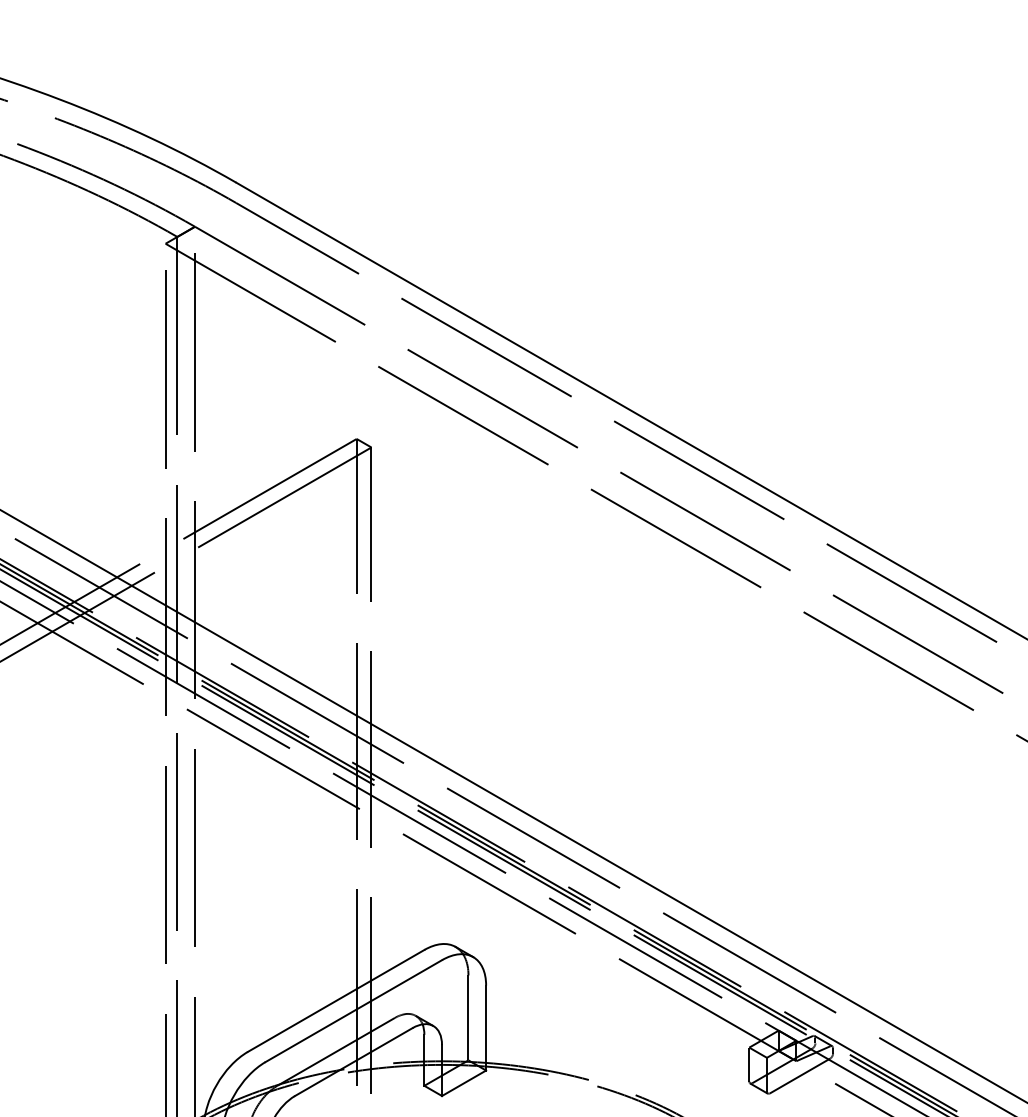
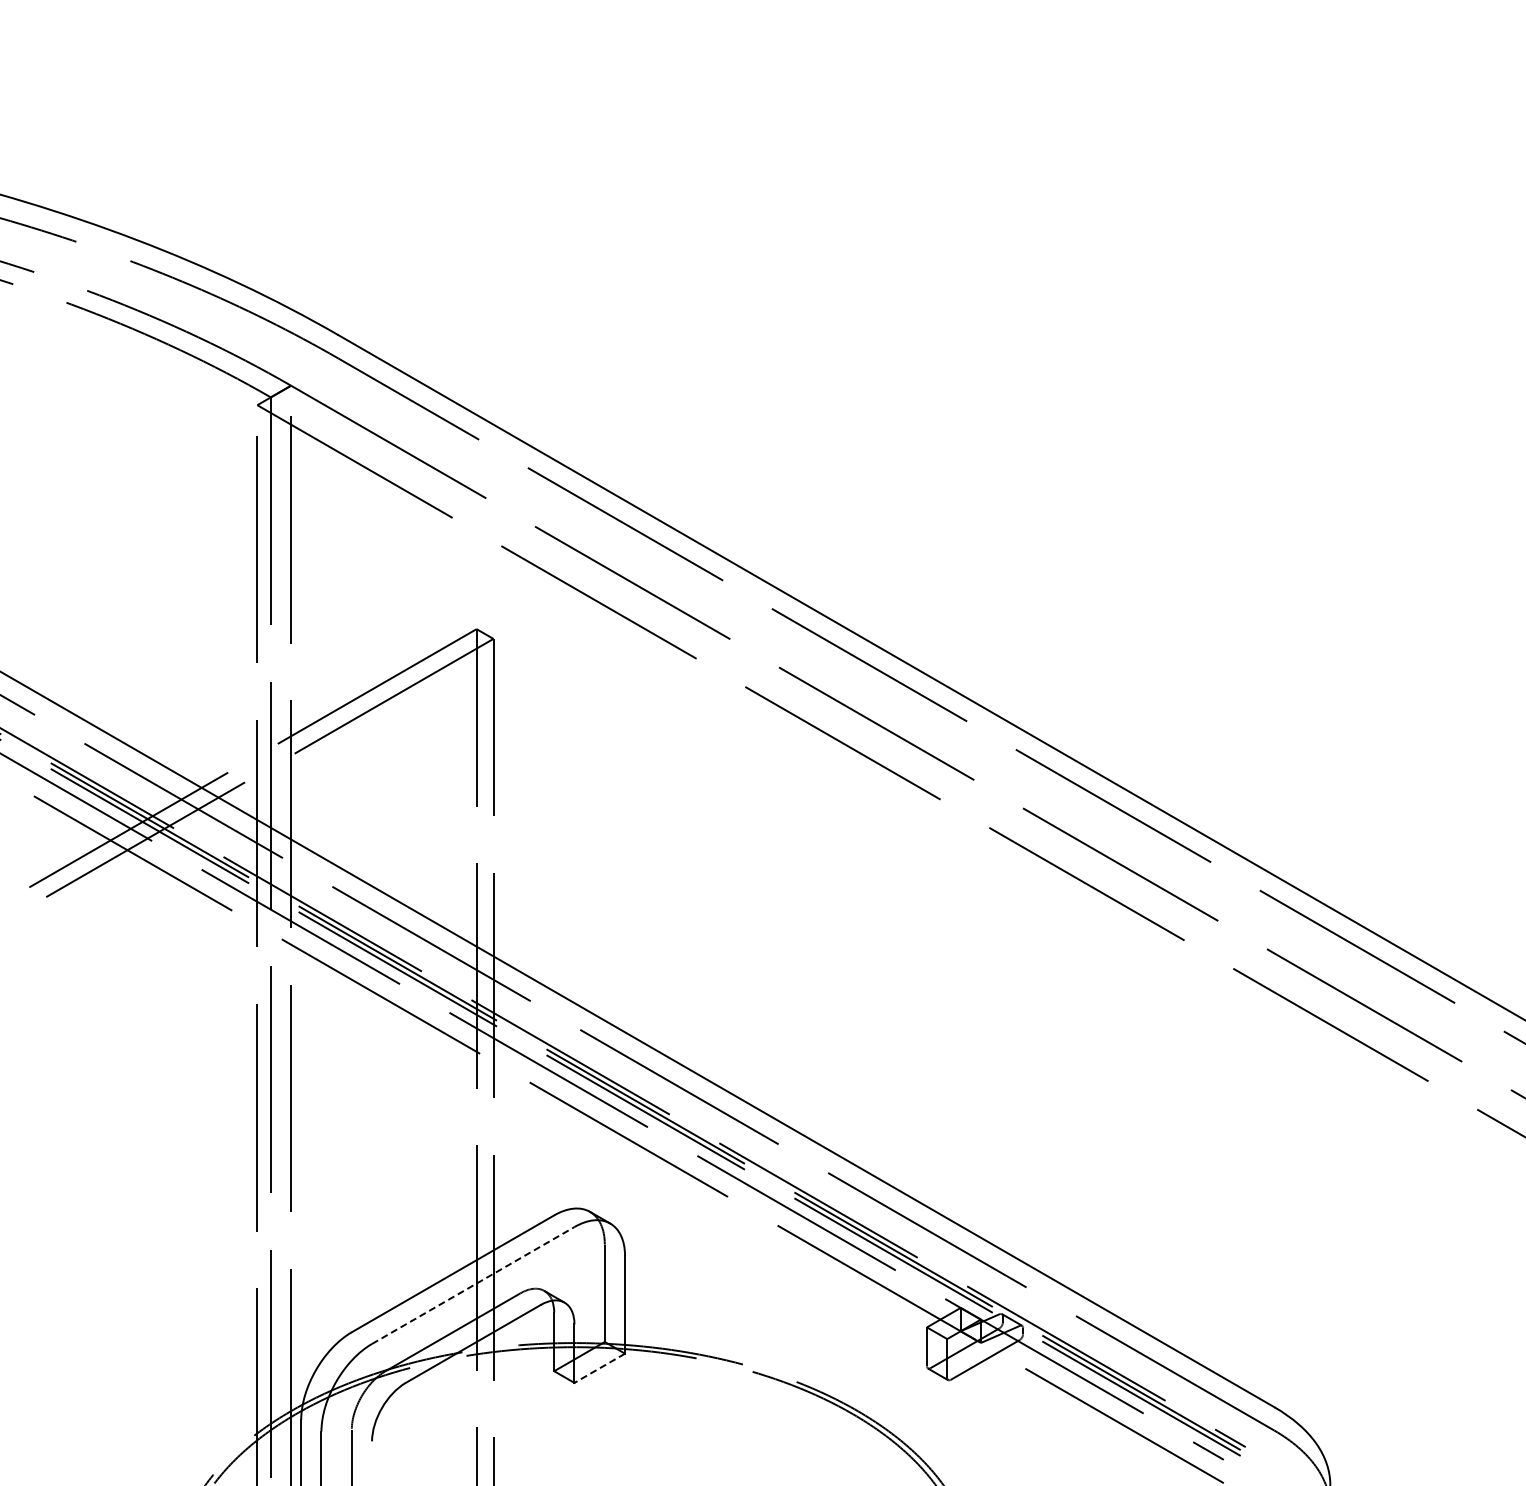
line: (354, 1011) -> (473, 1285), solid -> dashed
line: (463, 1083) -> (599, 1368), solid -> dashed

